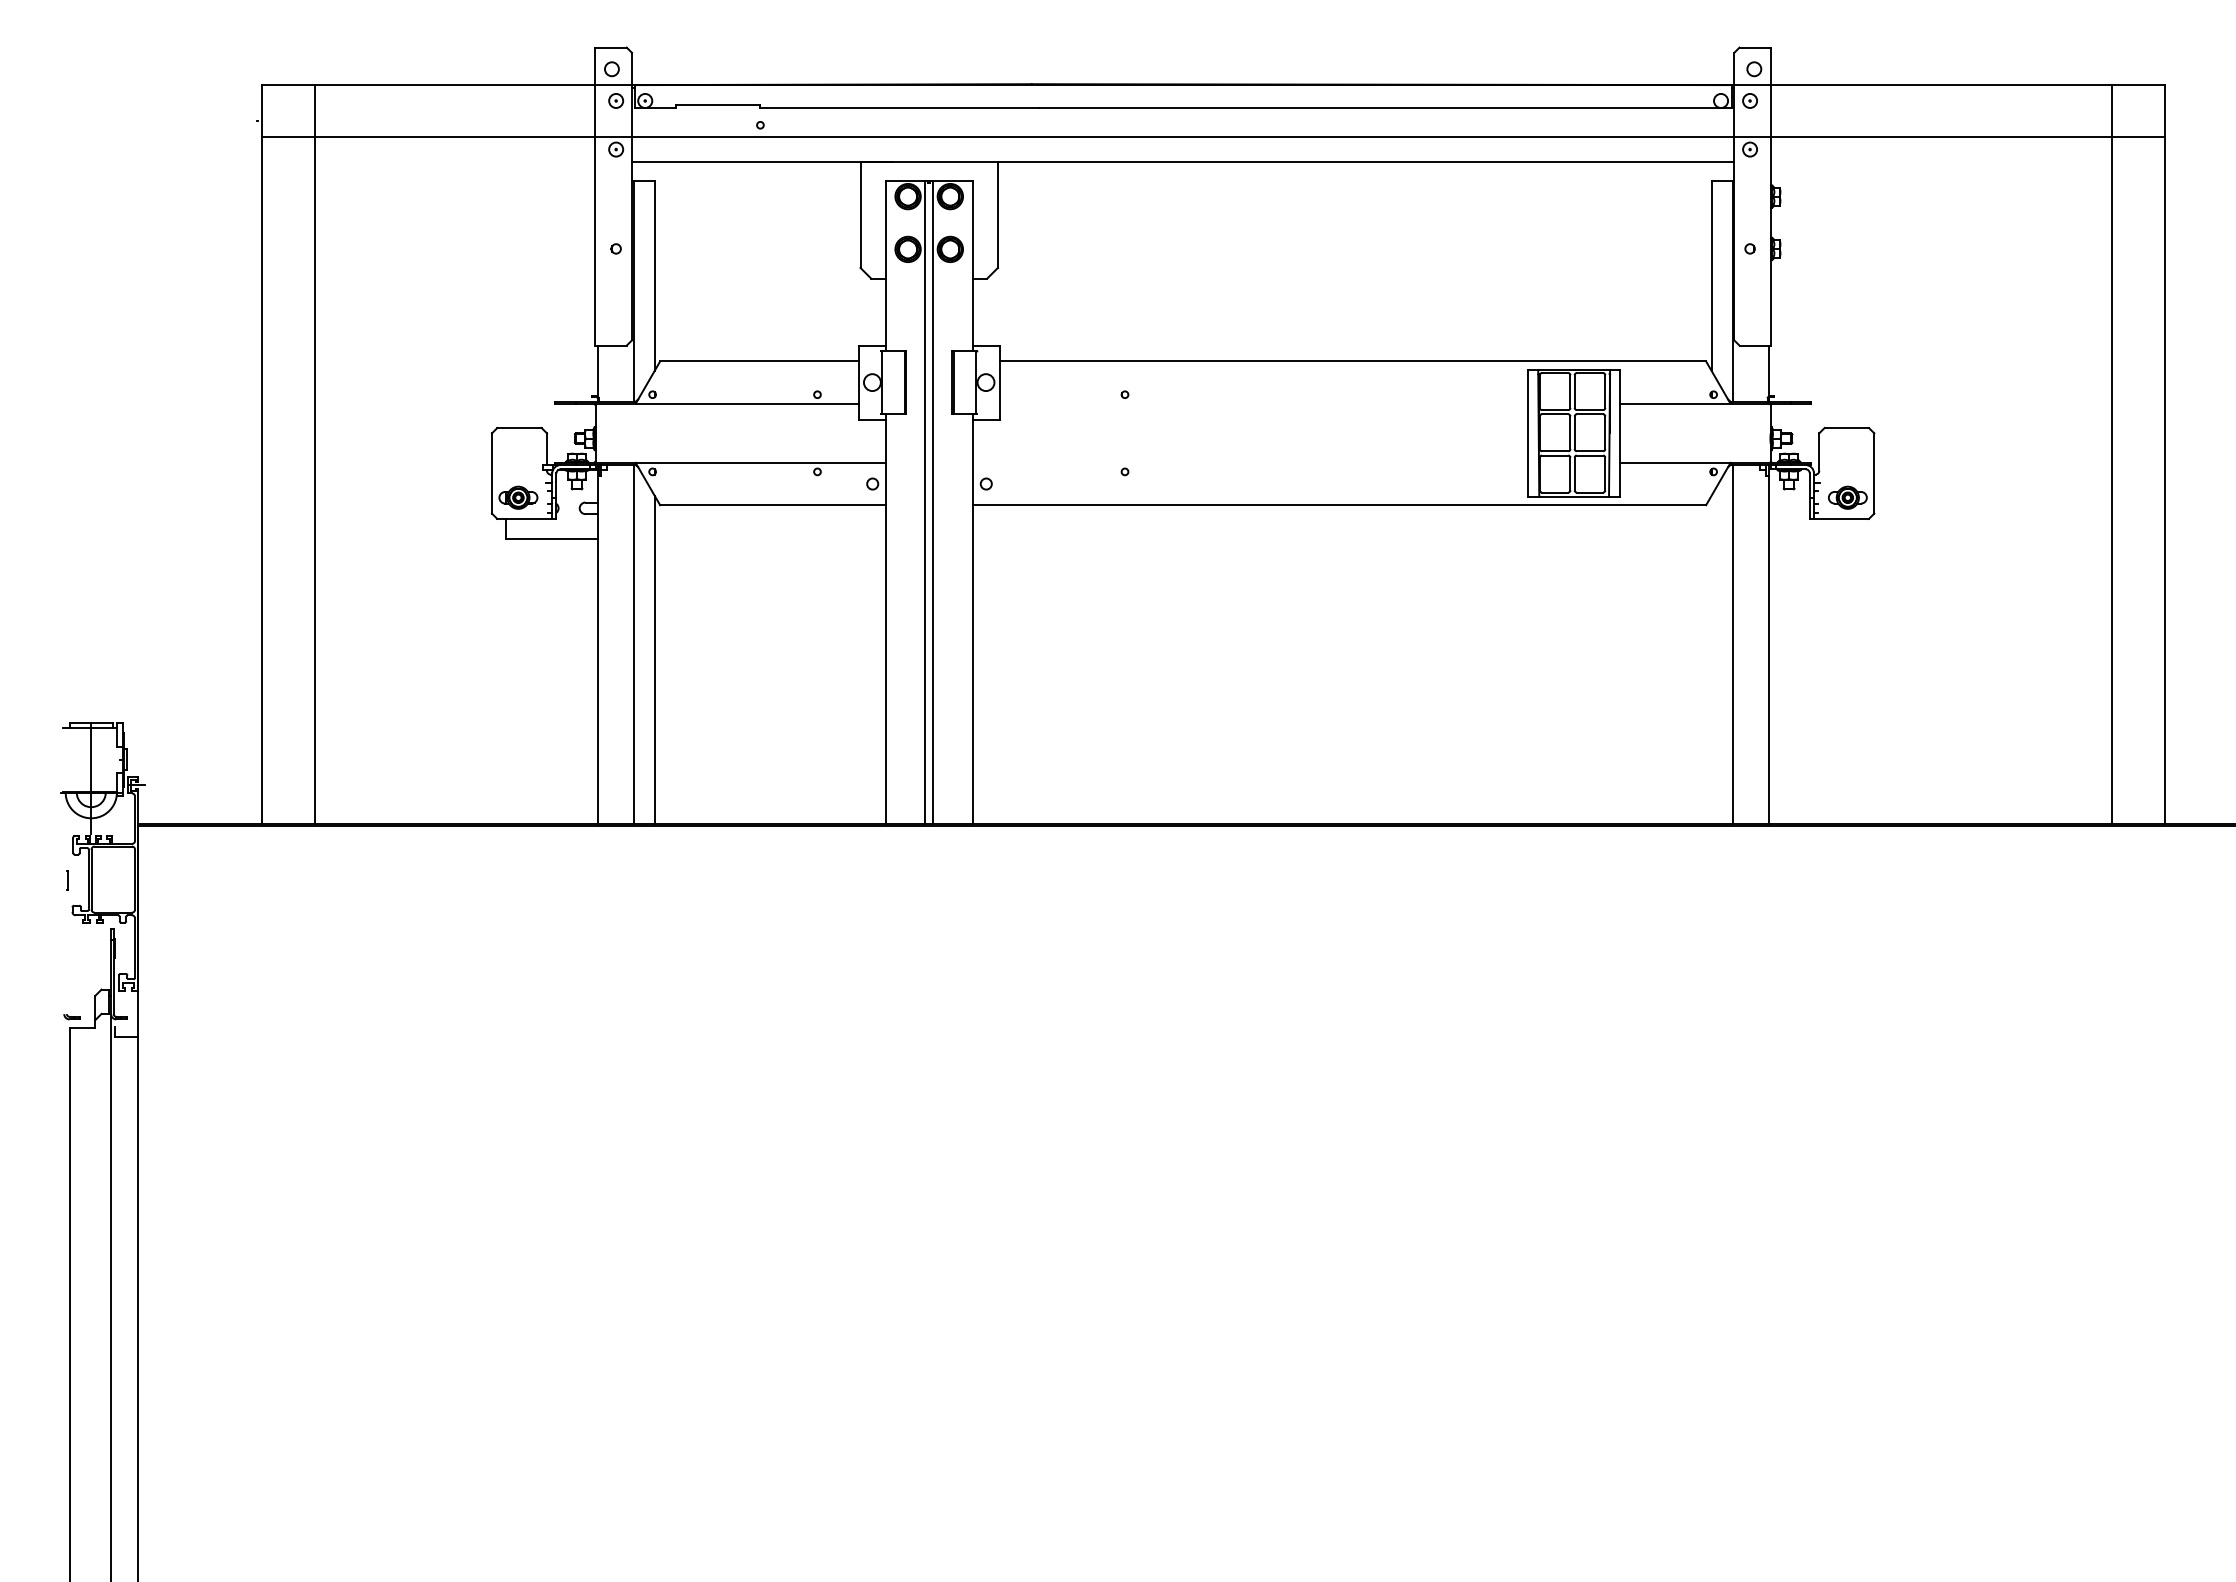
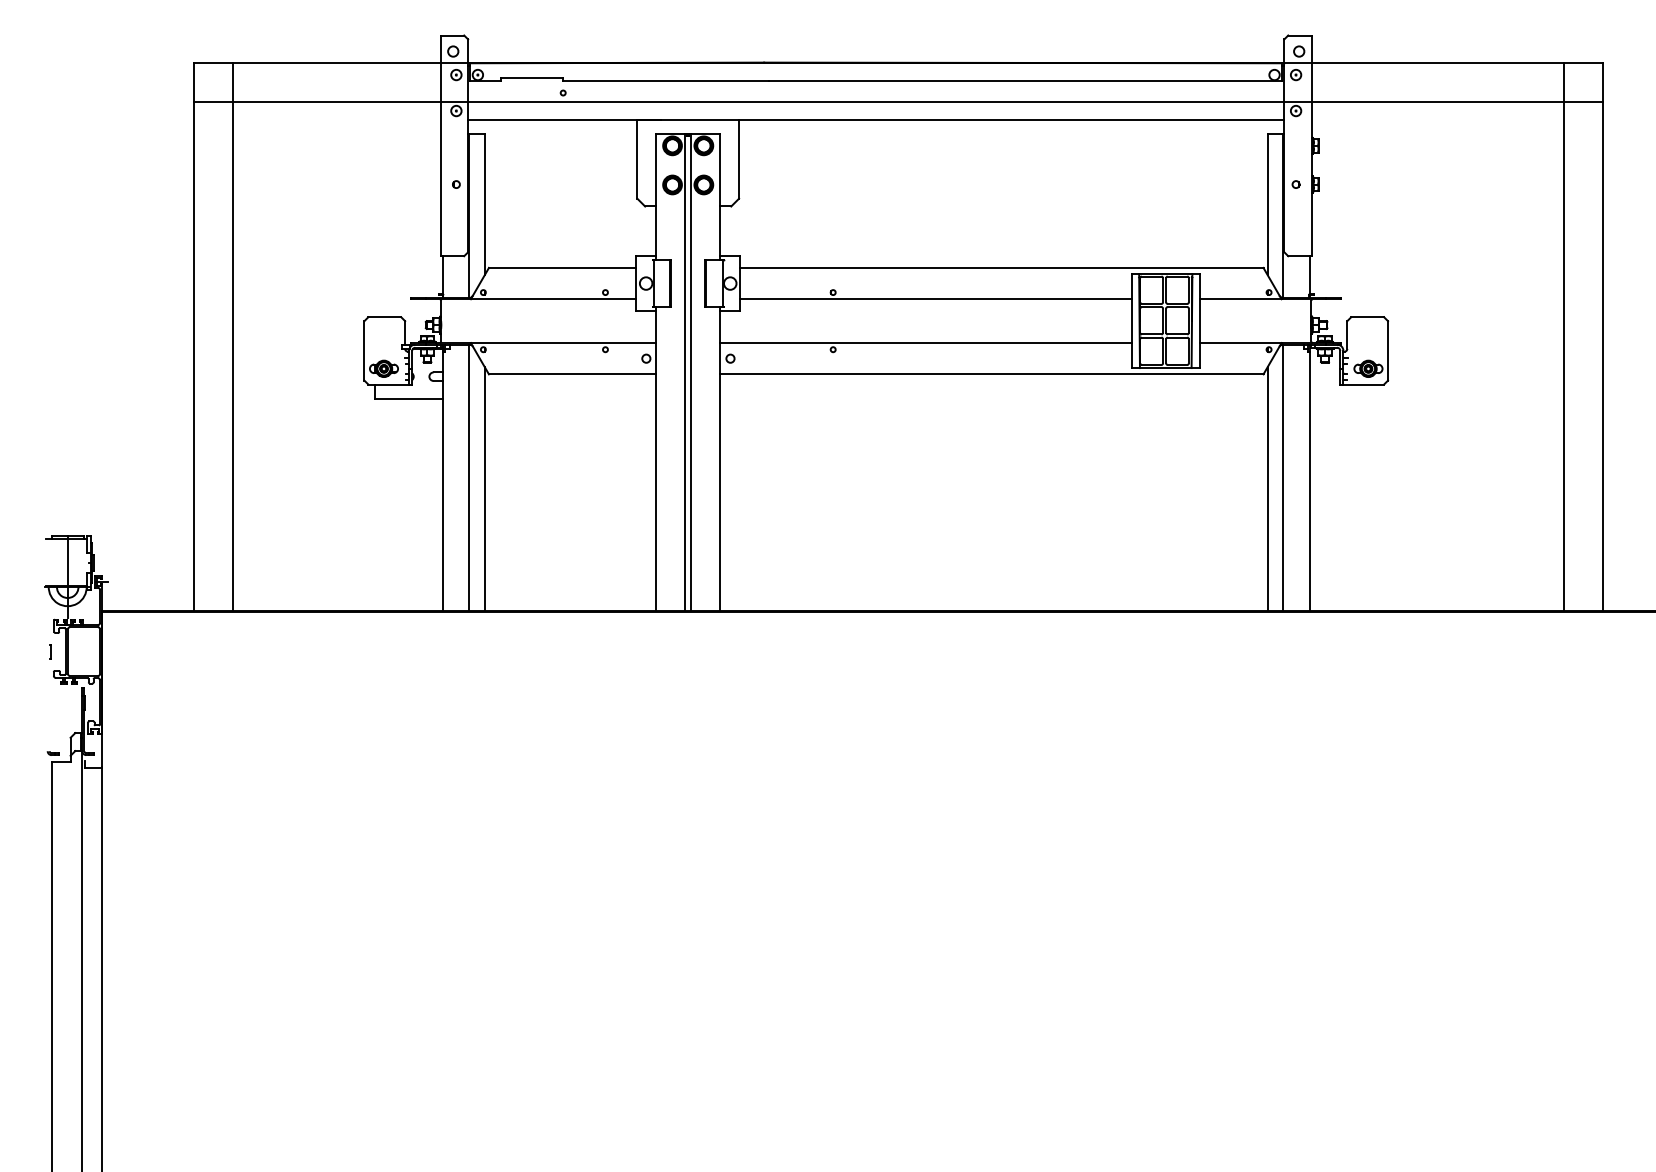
line: (1263, 403) -> (935, 299), added
line: (1250, 462) -> (926, 342), added
line: (1711, 659) -> (1267, 488), added

